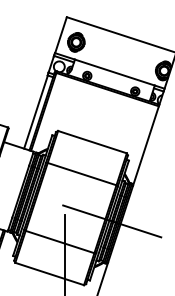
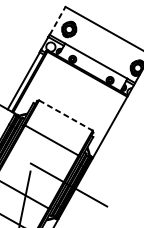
line: (61, 35) -> (57, 21), solid -> dashed
line: (92, 142) -> (65, 115), solid -> dashed

